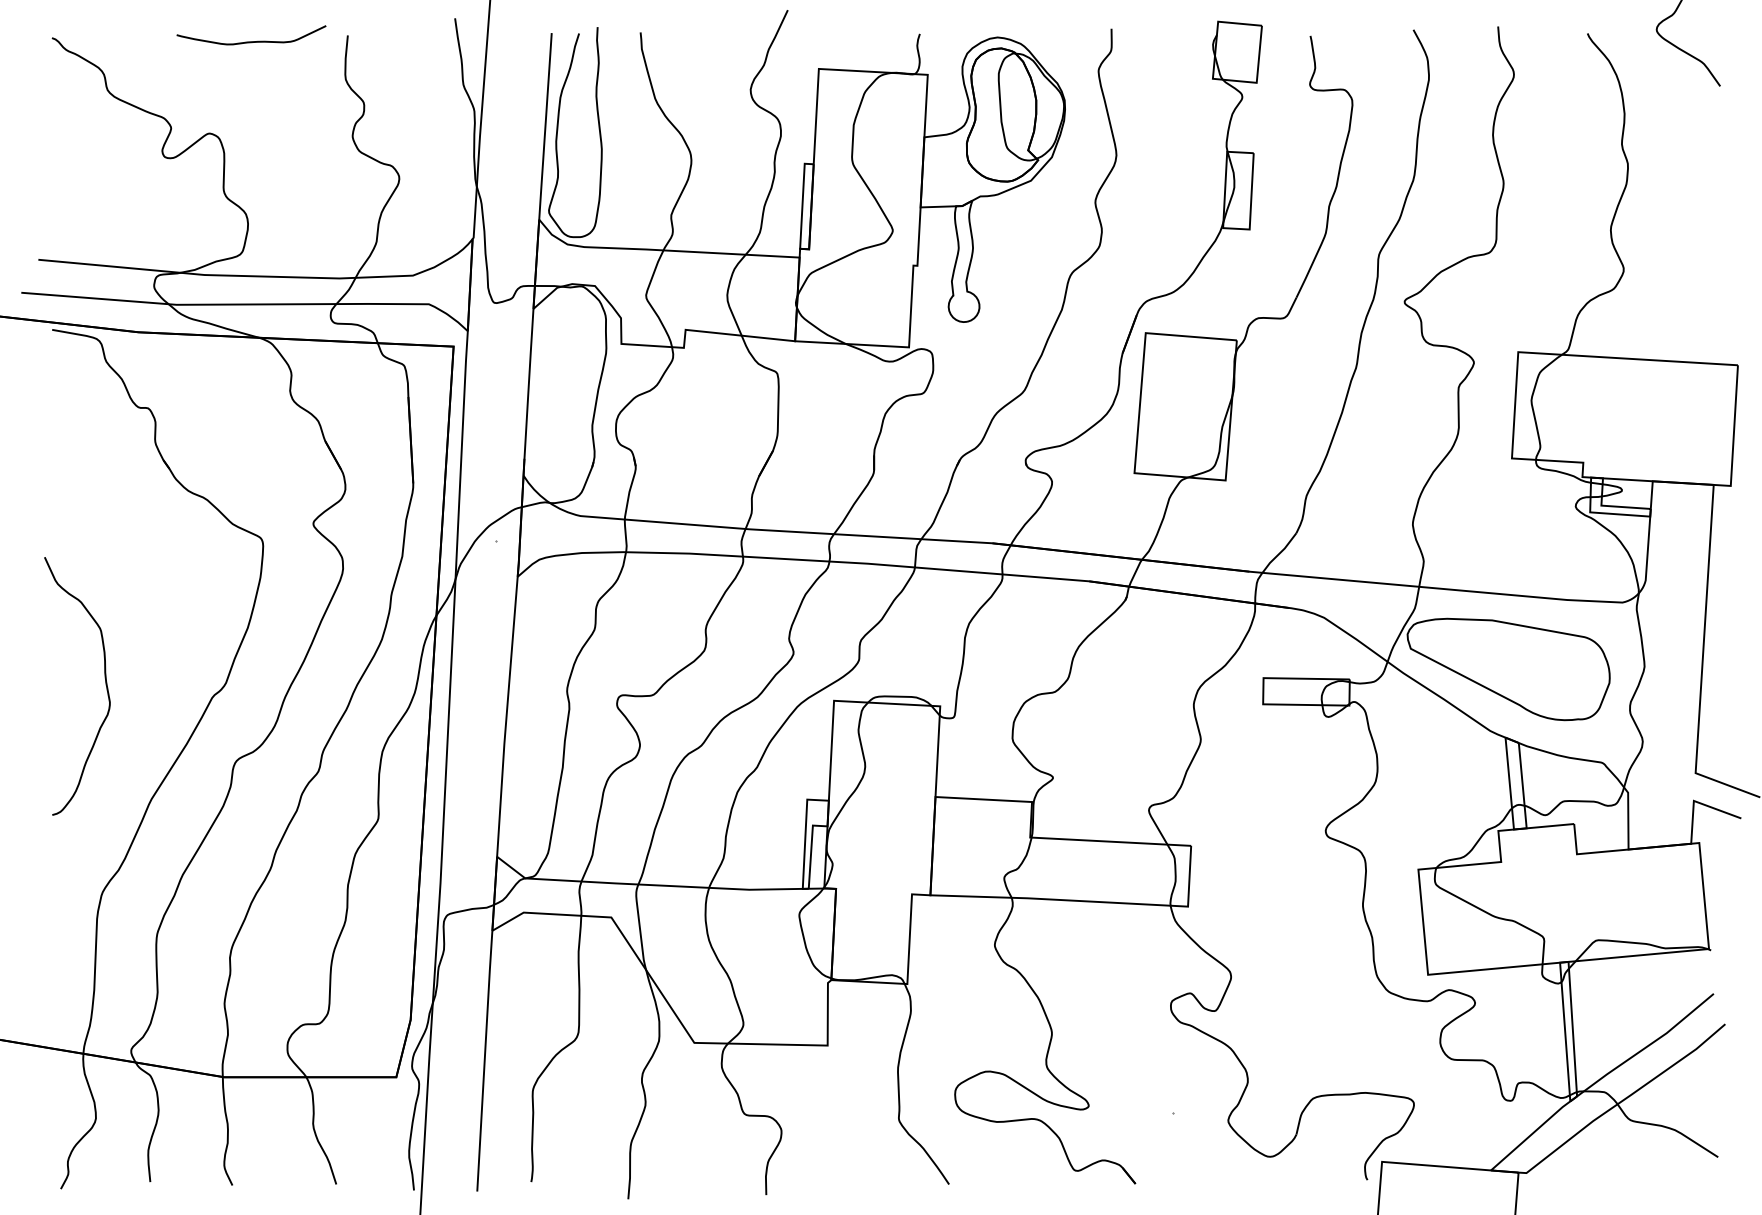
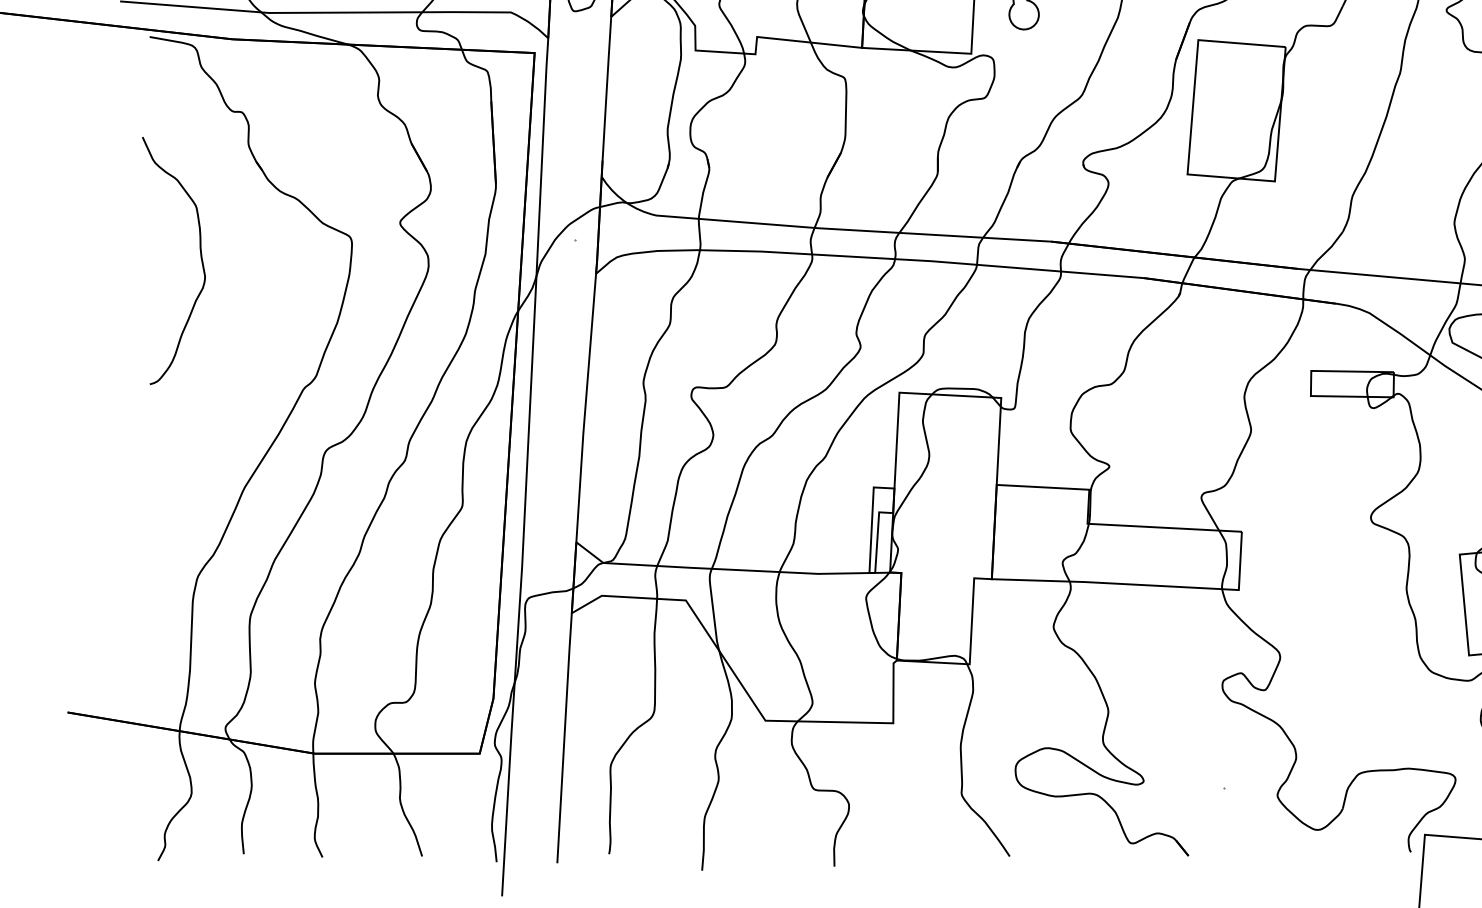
curve: (105, 685) -> (200, 260), moved

